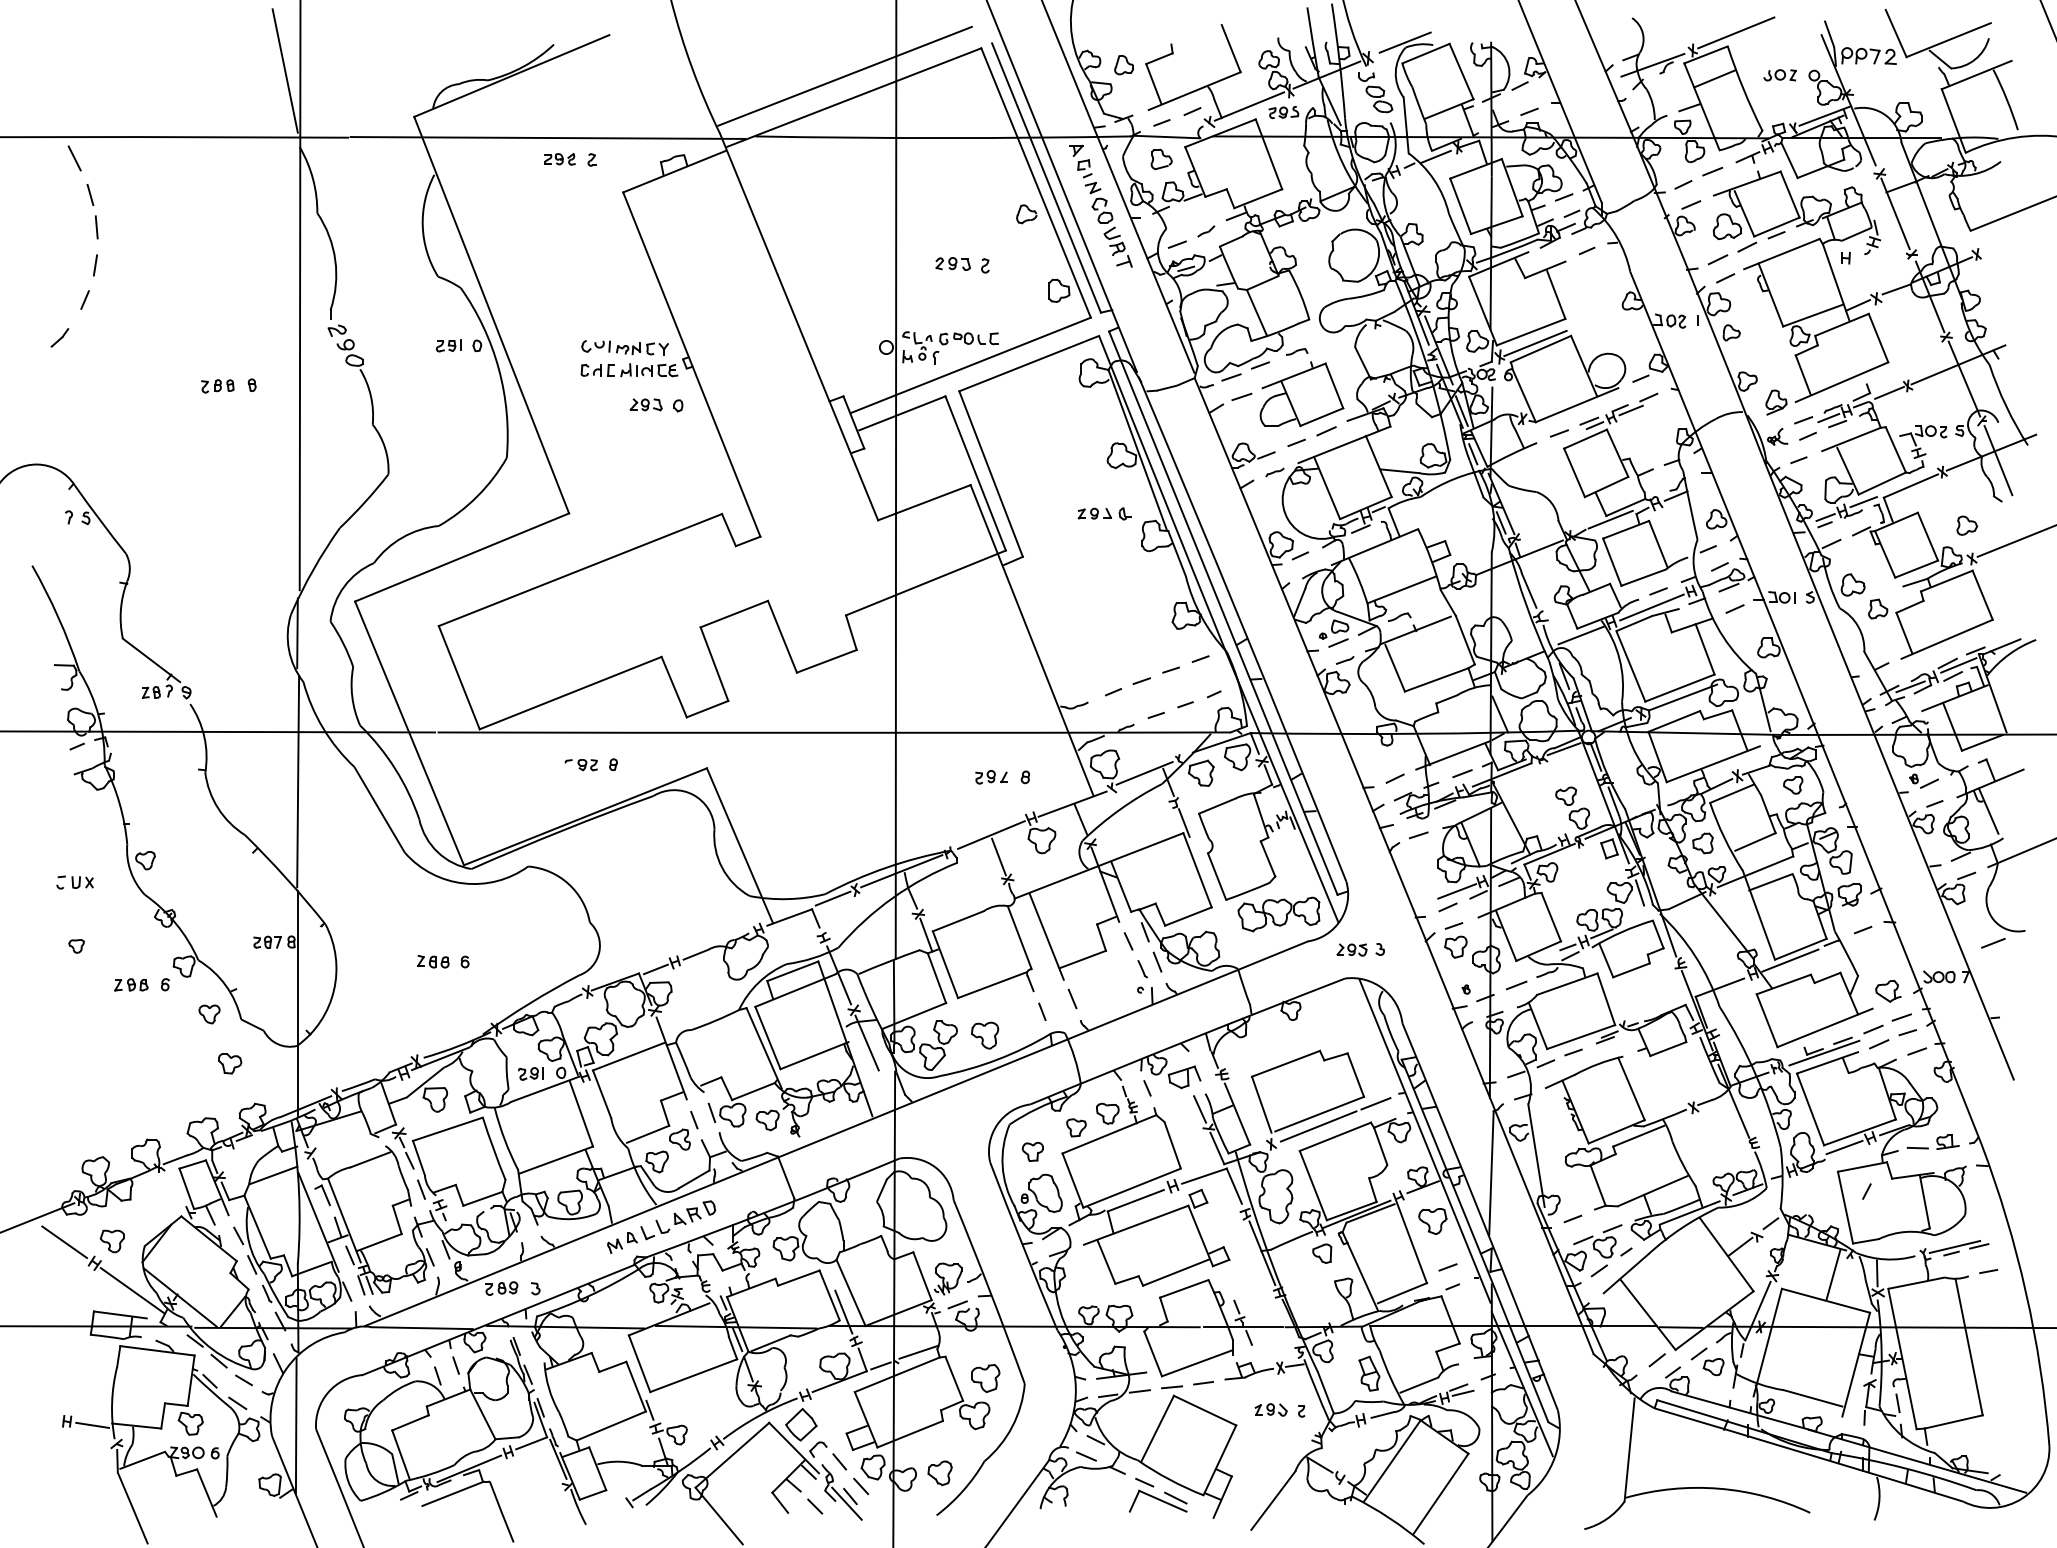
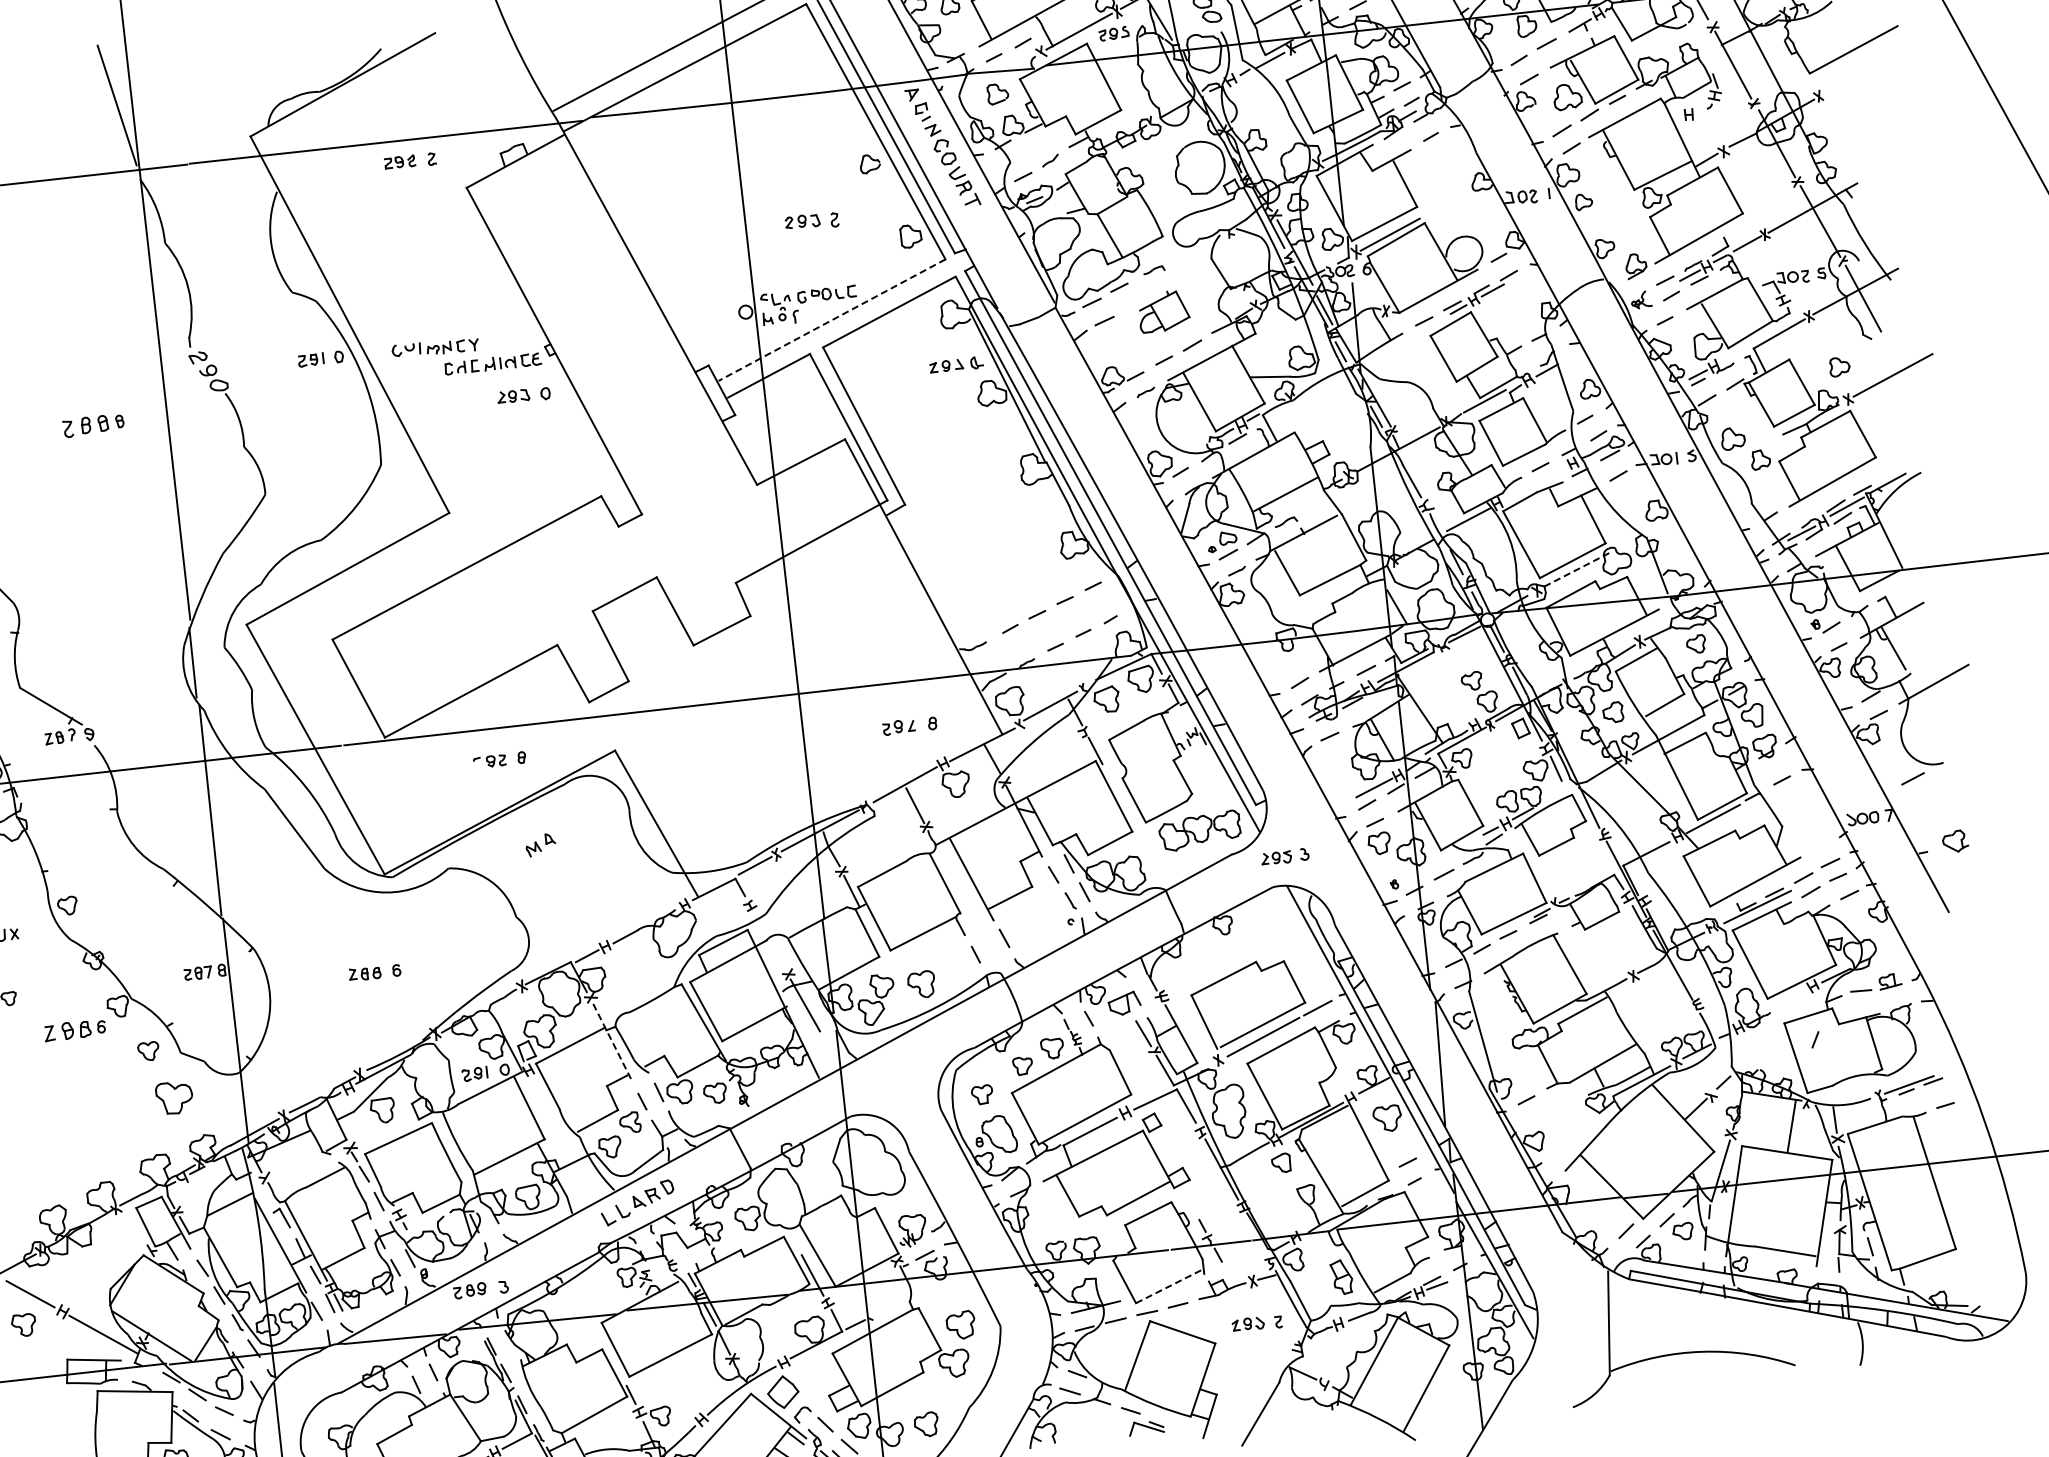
part: (624, 347) -> (434, 347), moved
line: (971, 365) -> (832, 320), solid -> dashed
part: (217, 386) -> (85, 426), size x1.4
part: (1301, 393) -> (1163, 310), size x0.6
line: (1863, 502) -> (1734, 355), removed
part: (1104, 513) -> (956, 364), moved
line: (1651, 607) -> (1535, 483), removed
line: (1682, 697) -> (1576, 569), solid -> dashed
line: (839, 975) -> (770, 941), removed
part: (131, 984) -> (67, 1030), size x1.4
part: (1888, 991) -> (1955, 841), moved
line: (671, 1058) -> (612, 1042), solid -> dashed
part: (230, 1063) -> (175, 1097), size x1.6
line: (1844, 1147) -> (1788, 998), removed
part: (111, 1241) -> (22, 1325), moved
part: (622, 1242) -> (540, 844), moved
part: (1602, 1250) -> (1559, 1128), removed
line: (918, 1352) -> (891, 1307), removed
line: (1197, 1363) -> (1169, 1286), solid -> dashed
part: (1157, 1500) -> (1145, 1427), size x0.6

